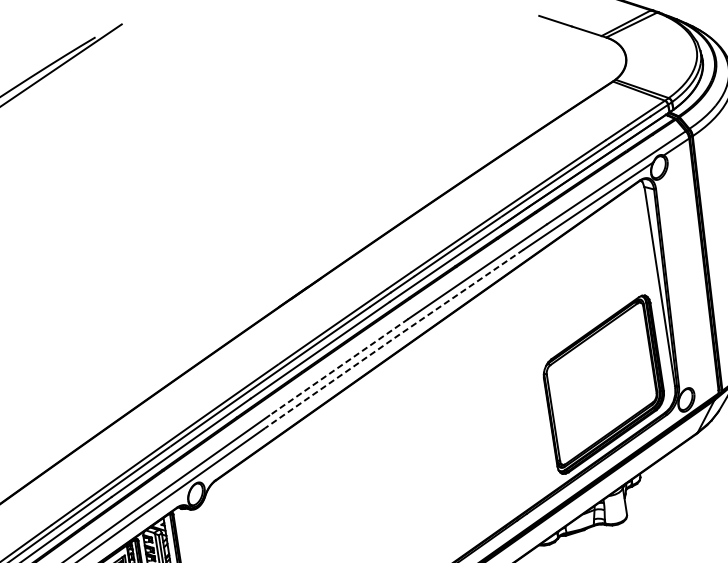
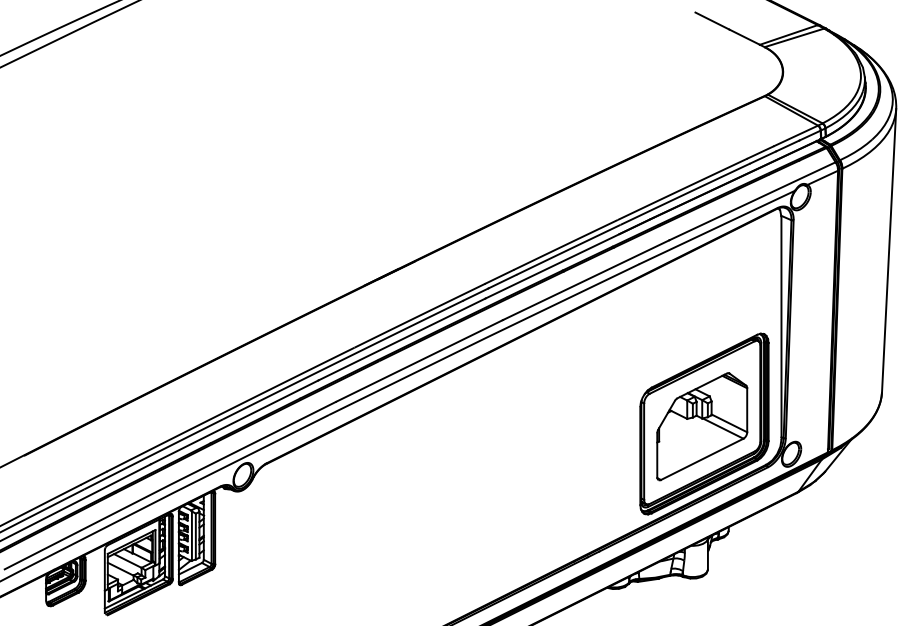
line: (394, 338) -> (484, 338), dashed -> solid
line: (338, 366) -> (419, 360), dashed -> solid
part: (602, 387) -> (702, 426), added

